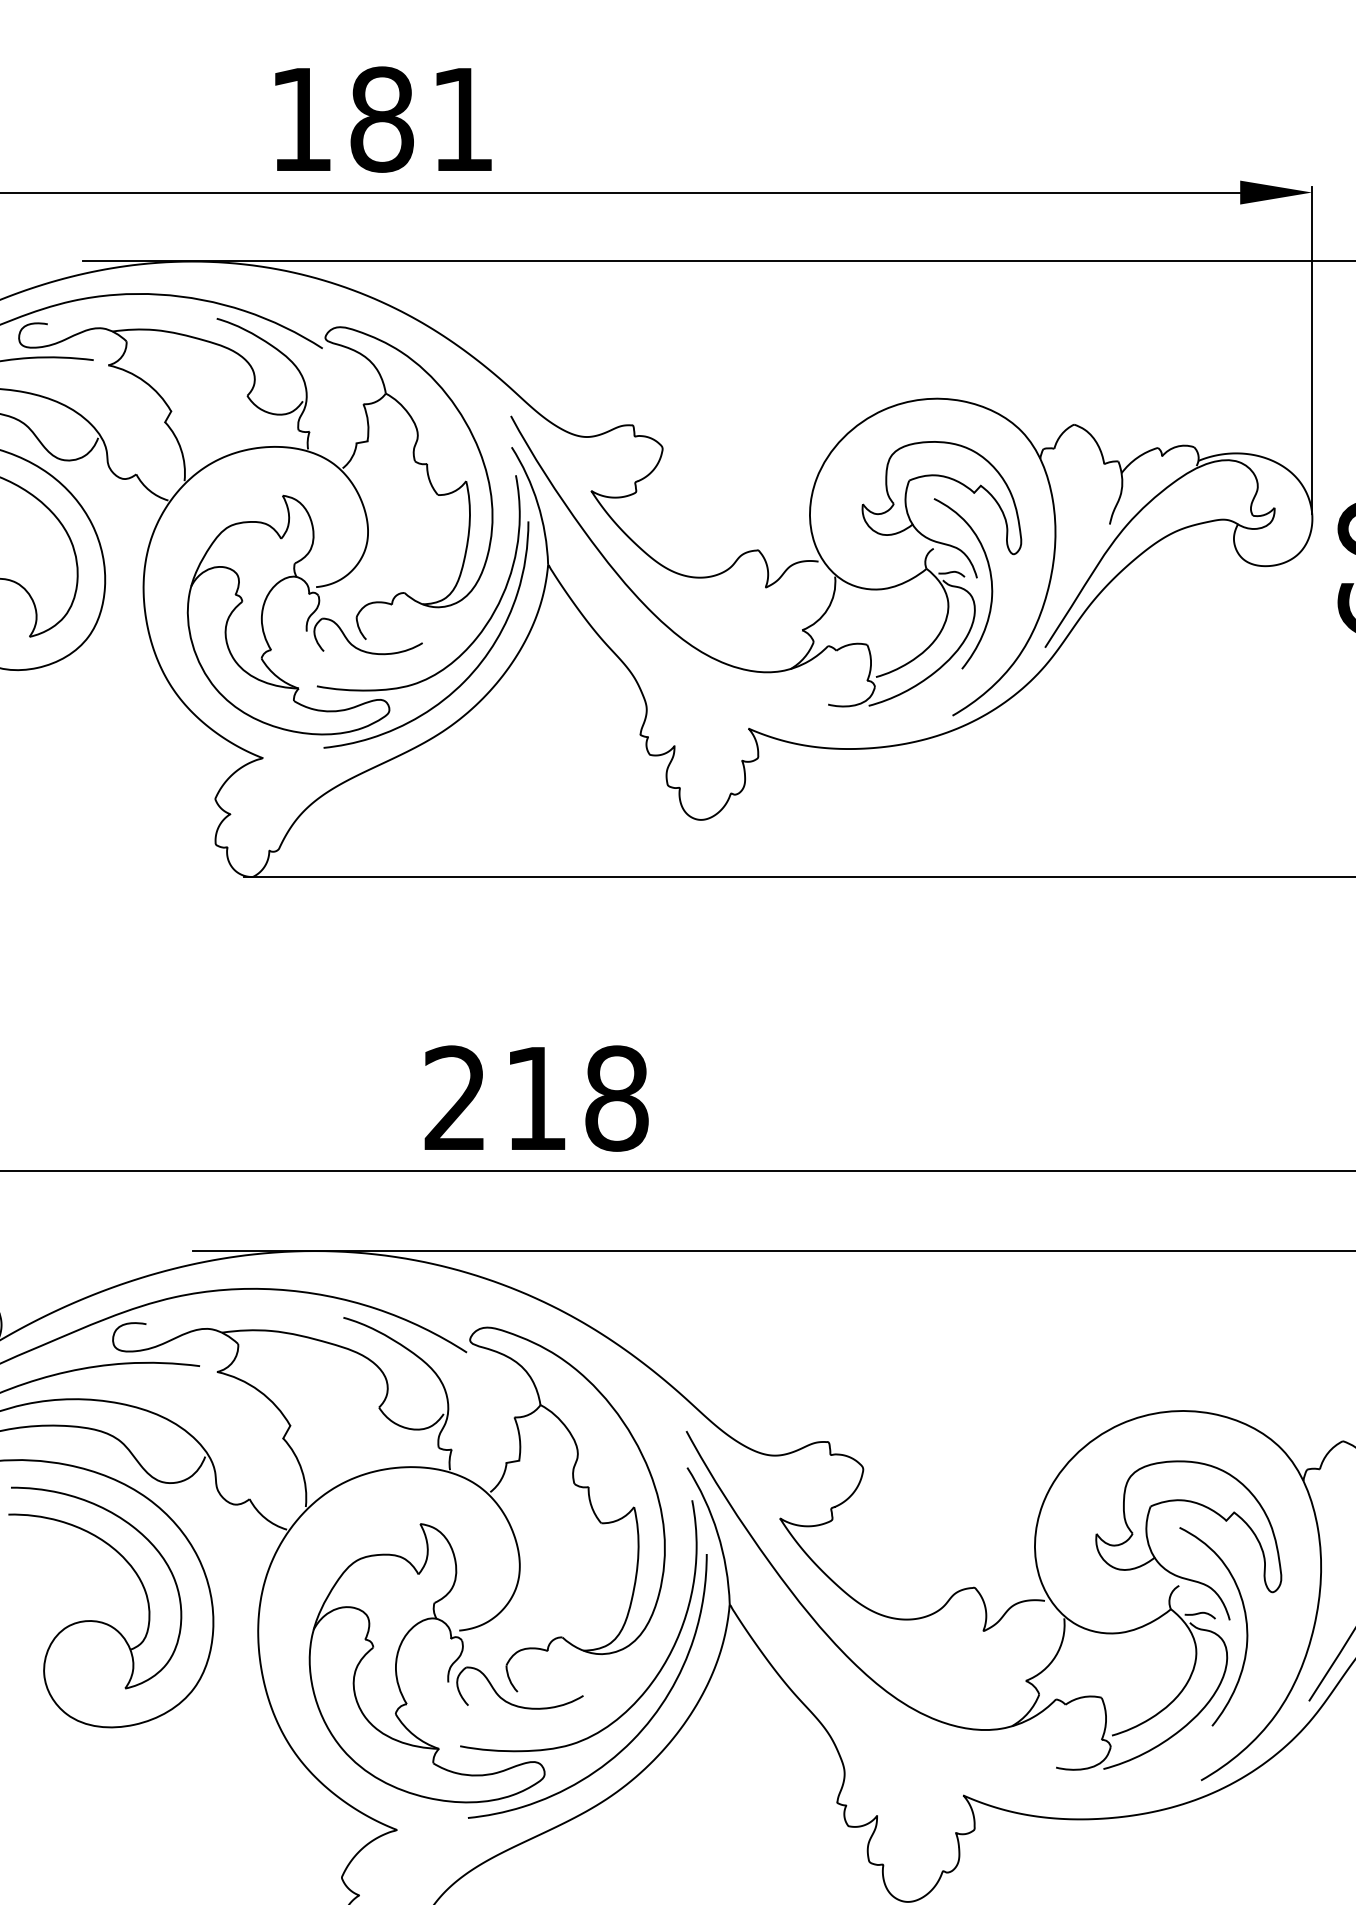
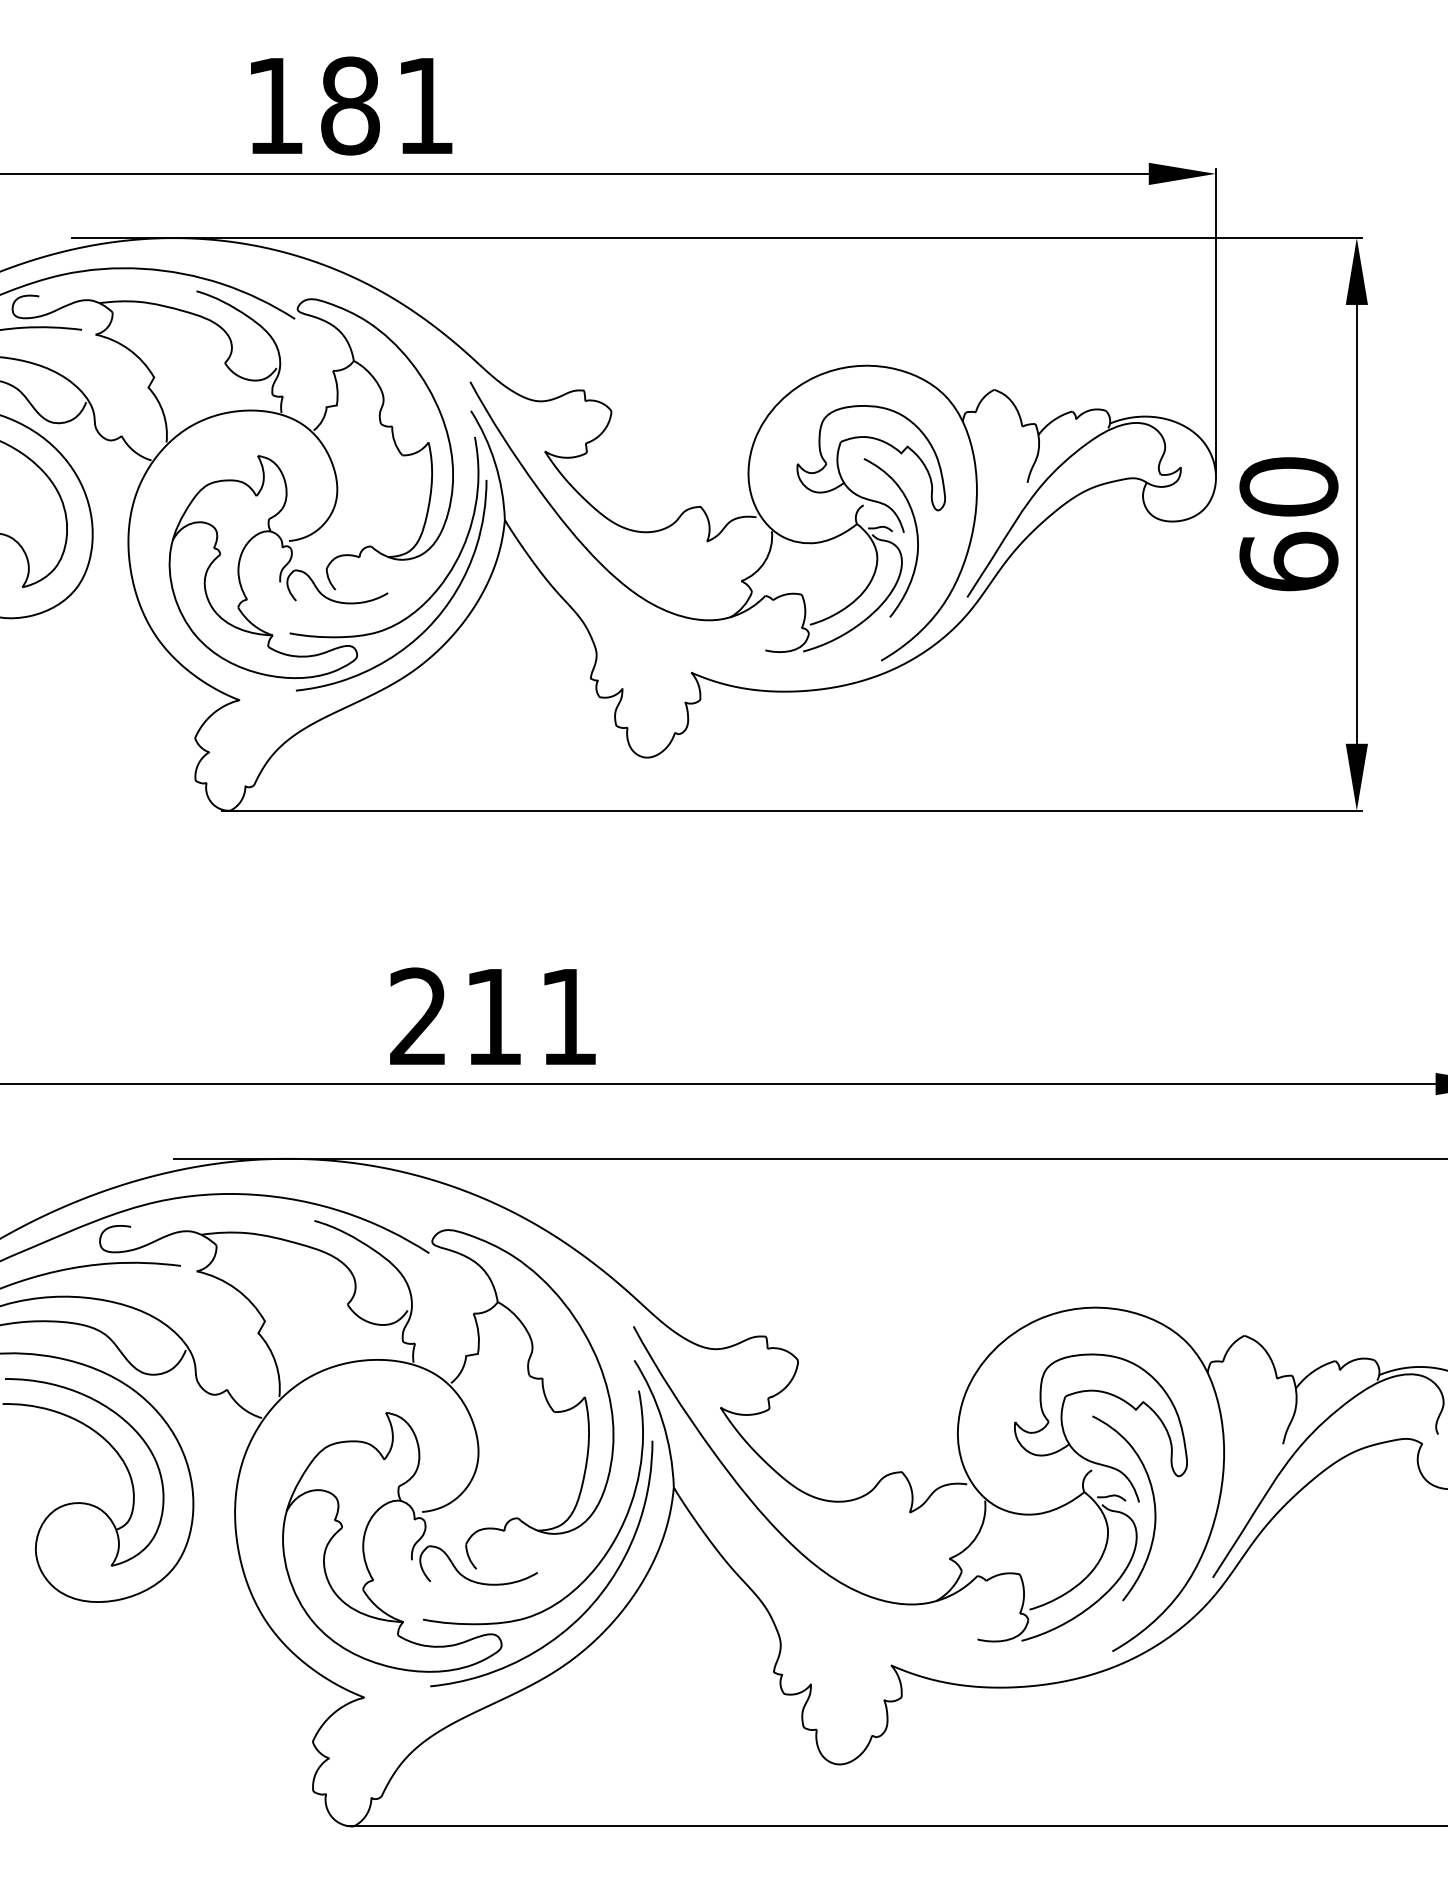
text: (616, 1098) -> (568, 1016), 218 -> 211

